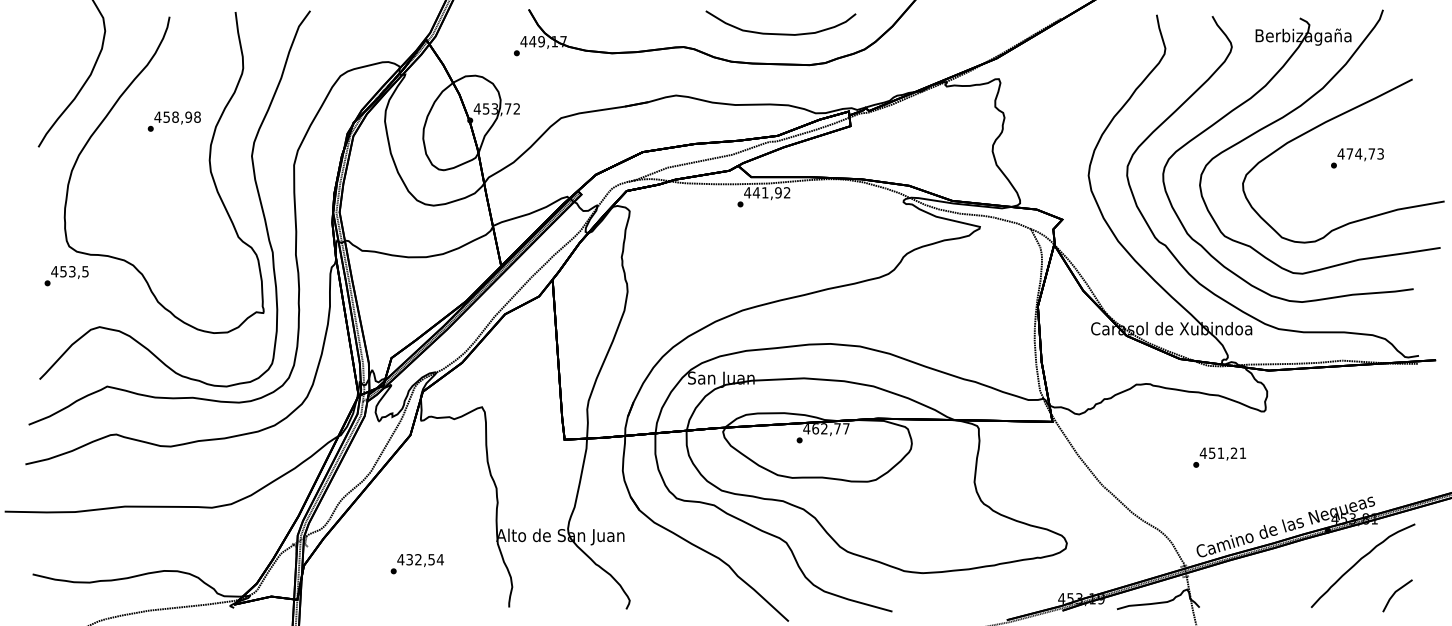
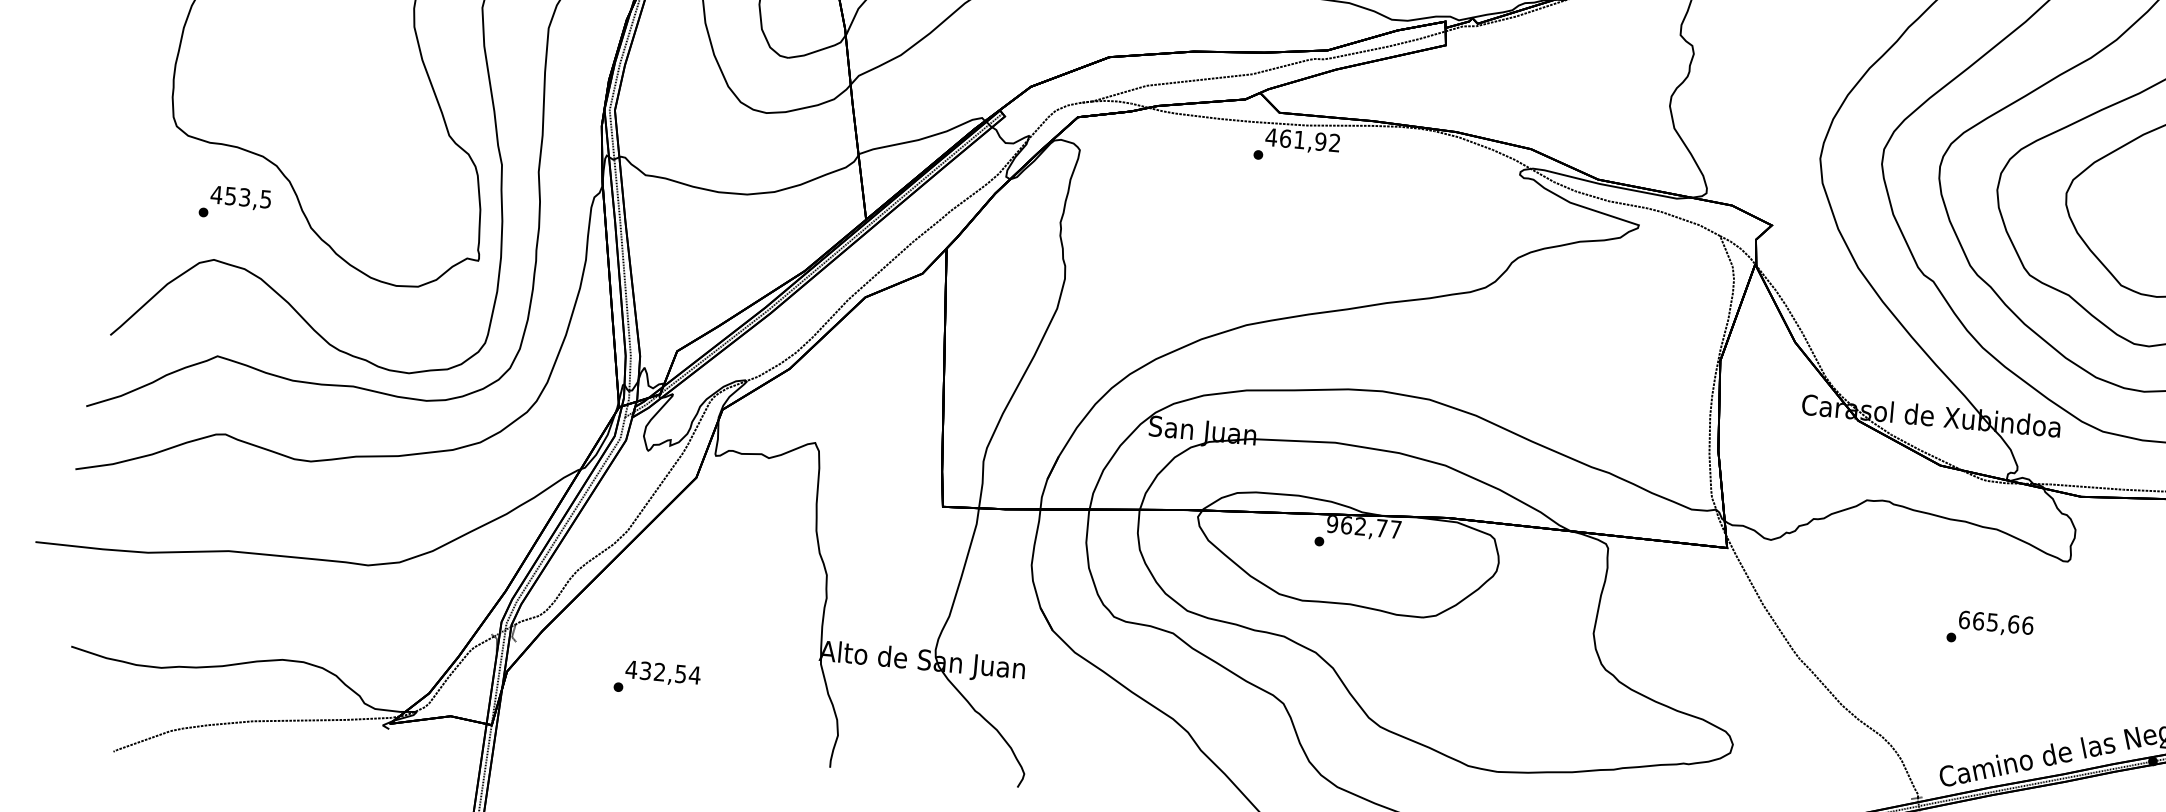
text: (756, 192) -> (1285, 138), 441,92 -> 461,92
text: (66, 276) -> (234, 204), moved
text: (806, 429) -> (1331, 525), 462,77 -> 962,77
text: (1222, 453) -> (1995, 623), 451,21 -> 665,66
text: (416, 564) -> (655, 679), moved

